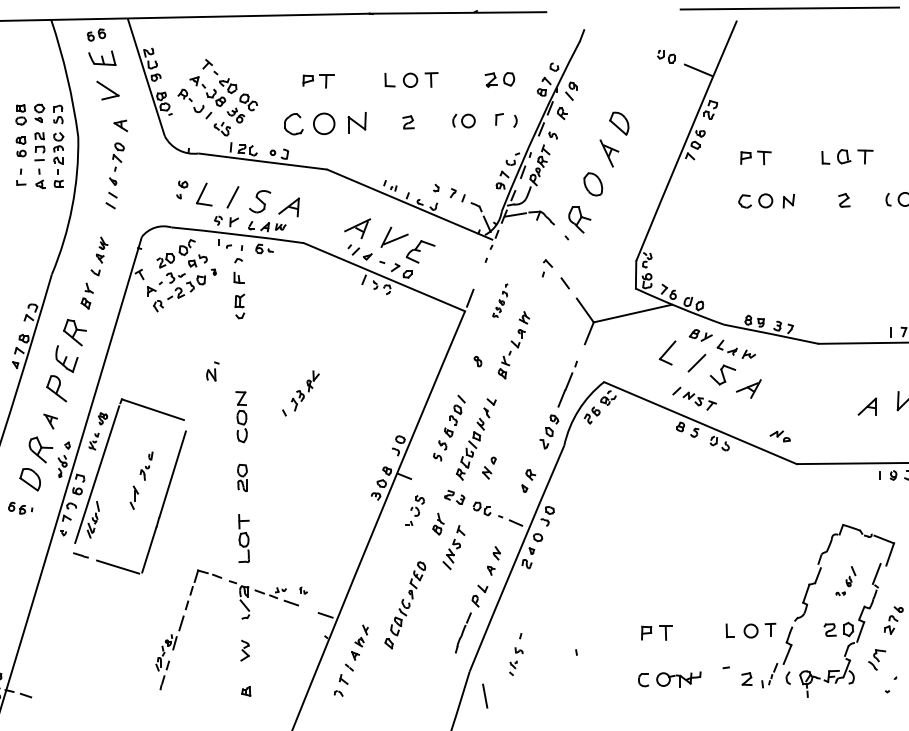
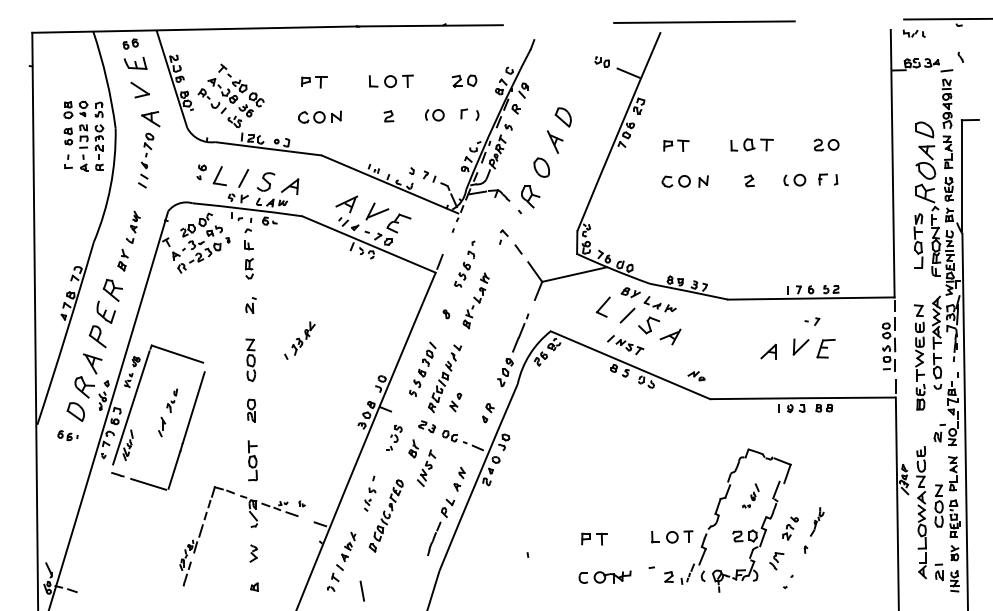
part: (324, 122) -> (319, 116), size x0.62
part: (120, 126) -> (150, 119), size x1.67
part: (499, 300) -> (464, 263), size x1.67
part: (212, 371) -> (250, 305), moved
part: (50, 421) -> (92, 363), size x1.67
part: (516, 654) -> (370, 493), moved
line: (484, 695) -> (361, 590), moved

